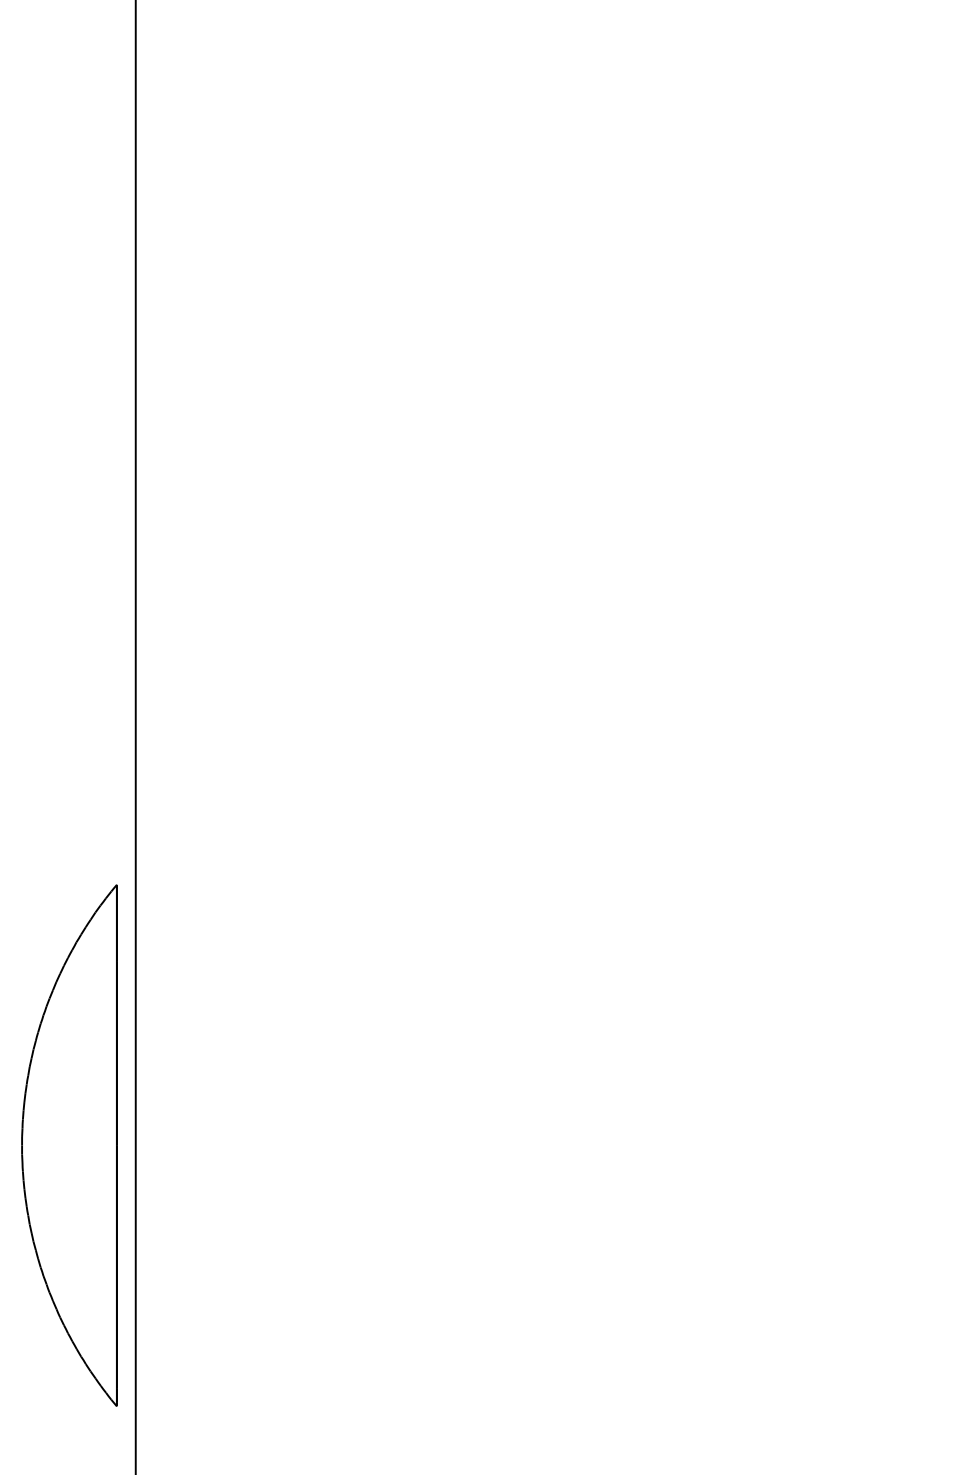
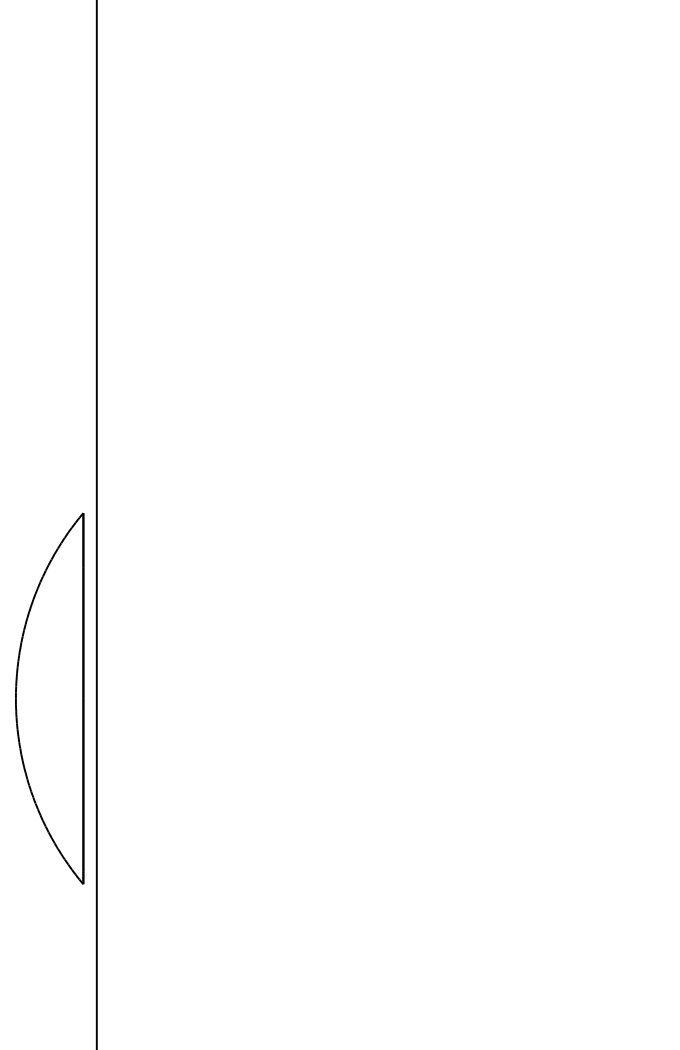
part: (69, 1145) -> (49, 698), moved

